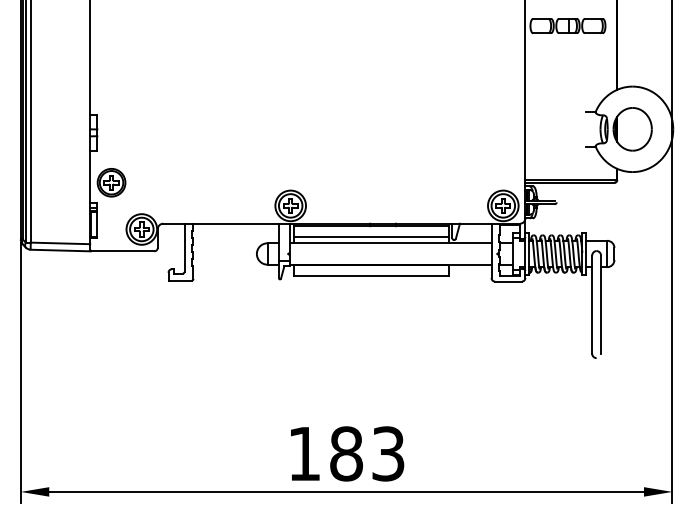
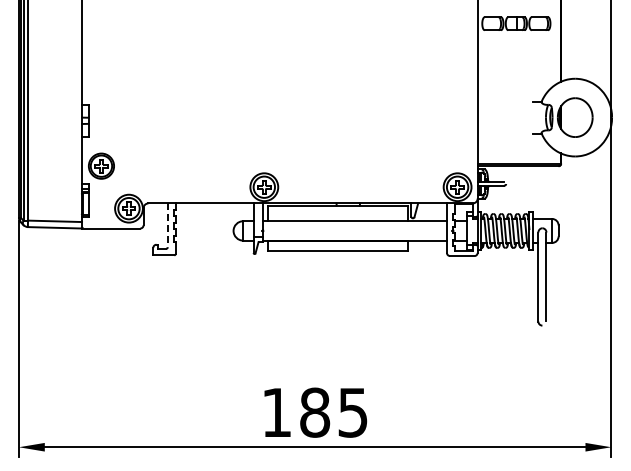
line: (371, 237) -> (337, 215), removed
line: (184, 248) -> (167, 225), solid -> dashed
text: (388, 453) -> (353, 412), 183 -> 185

